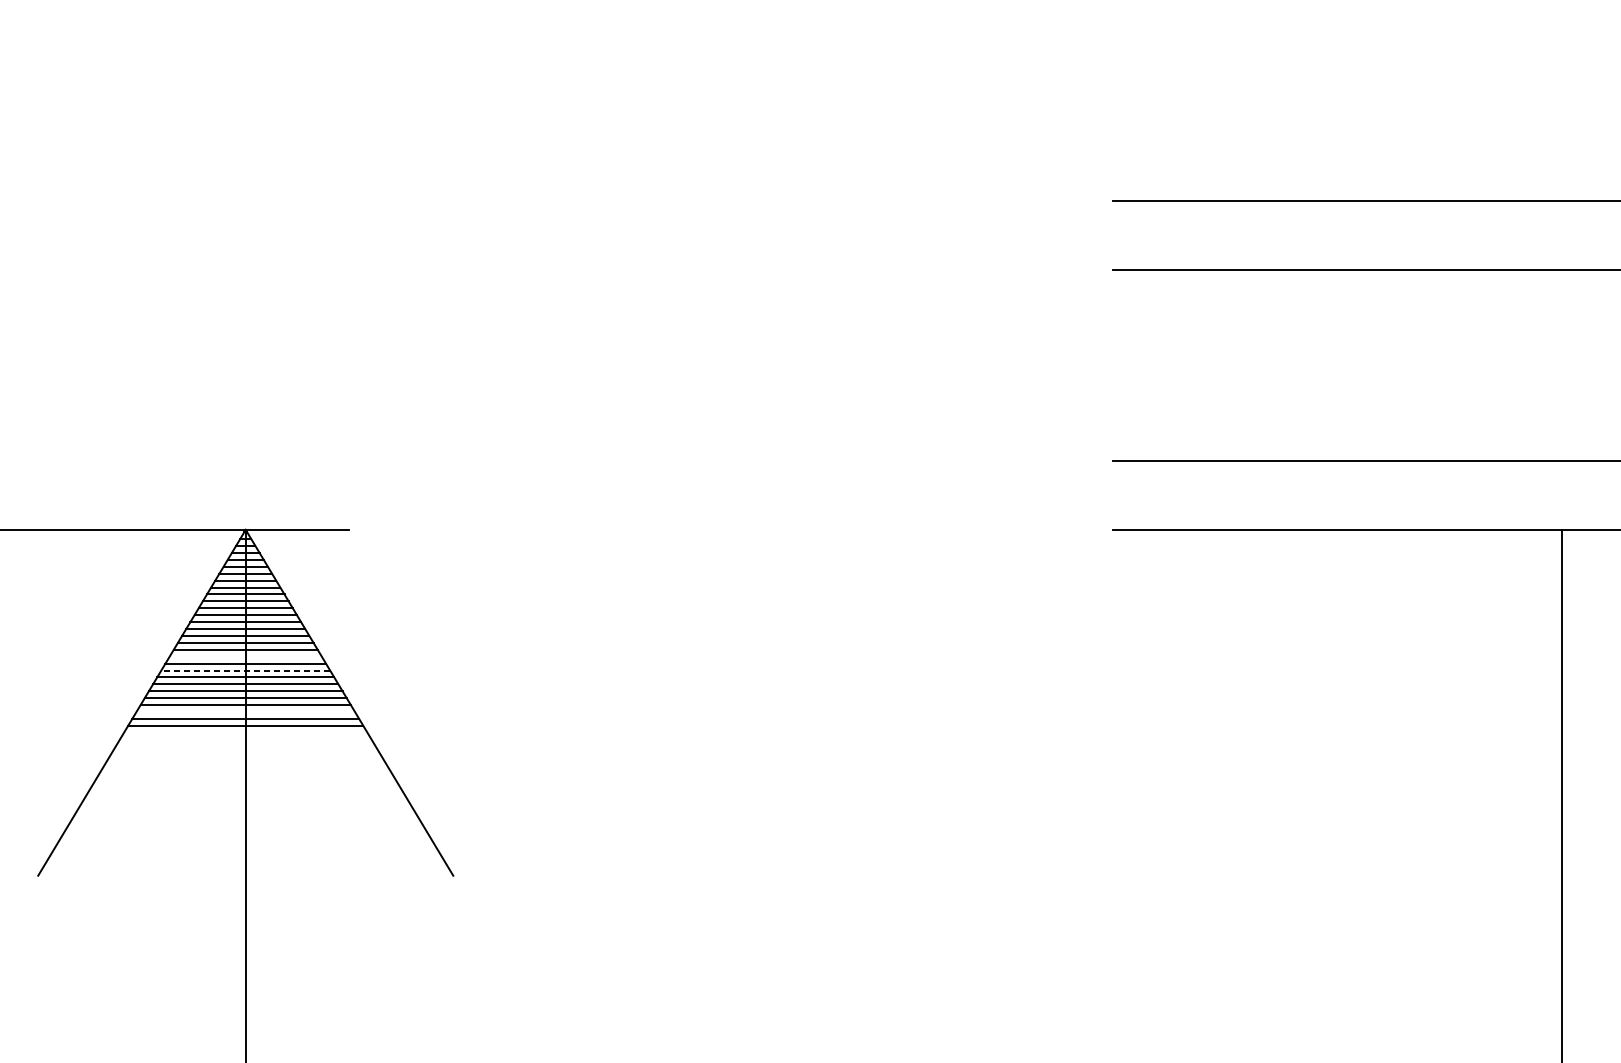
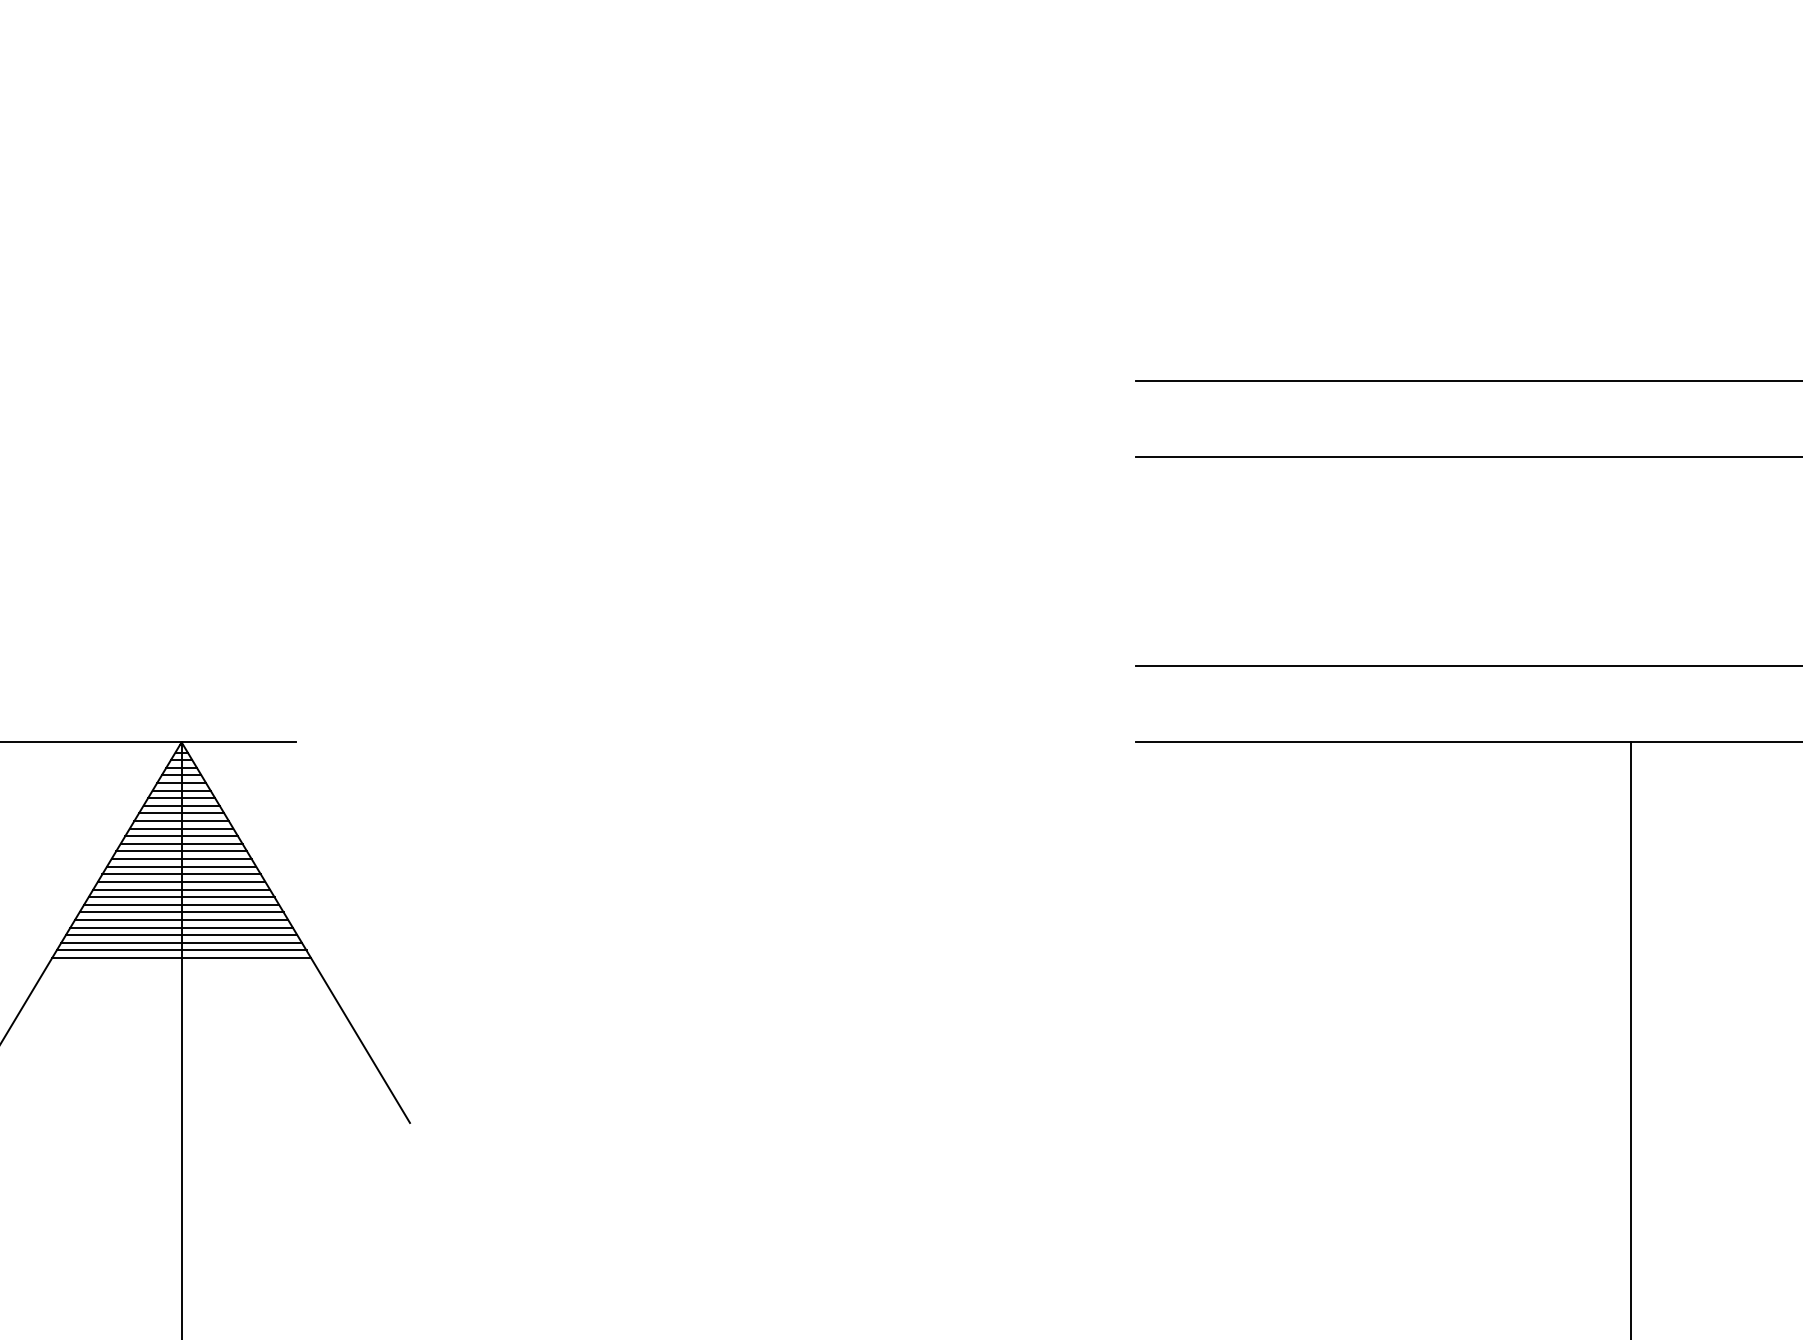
line: (245, 656) -> (181, 881), added
line: (245, 670) -> (181, 897), dashed -> solid
line: (245, 711) -> (181, 942), added

